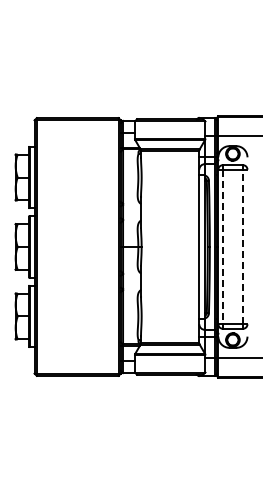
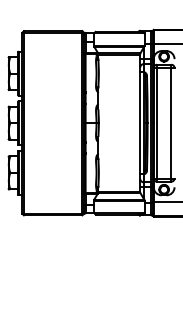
line: (243, 246) -> (171, 122), dashed -> solid
line: (222, 247) -> (156, 123), dashed -> solid

